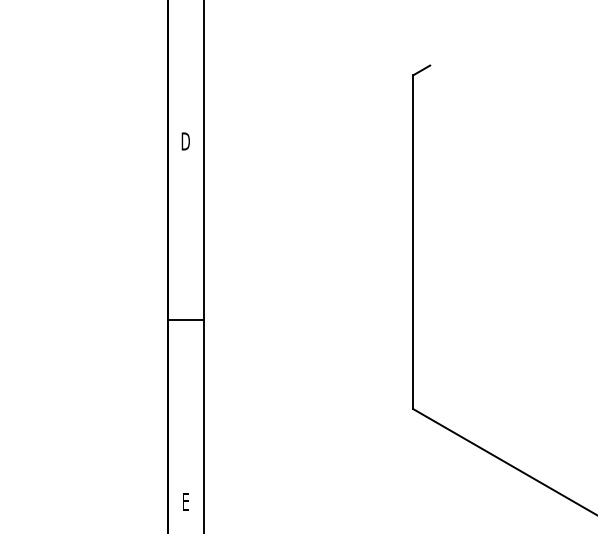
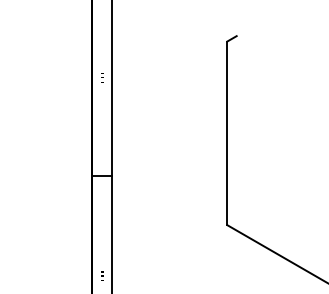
text: (186, 140) -> (102, 77), D -> E

